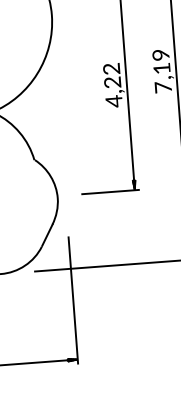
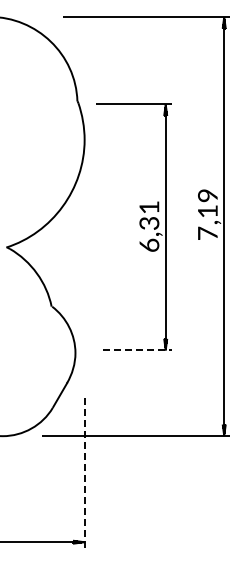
text: (112, 85) -> (149, 226), 4,22 -> 6,31
line: (110, 192) -> (137, 350), solid -> dashed
line: (73, 300) -> (84, 473), solid -> dashed

